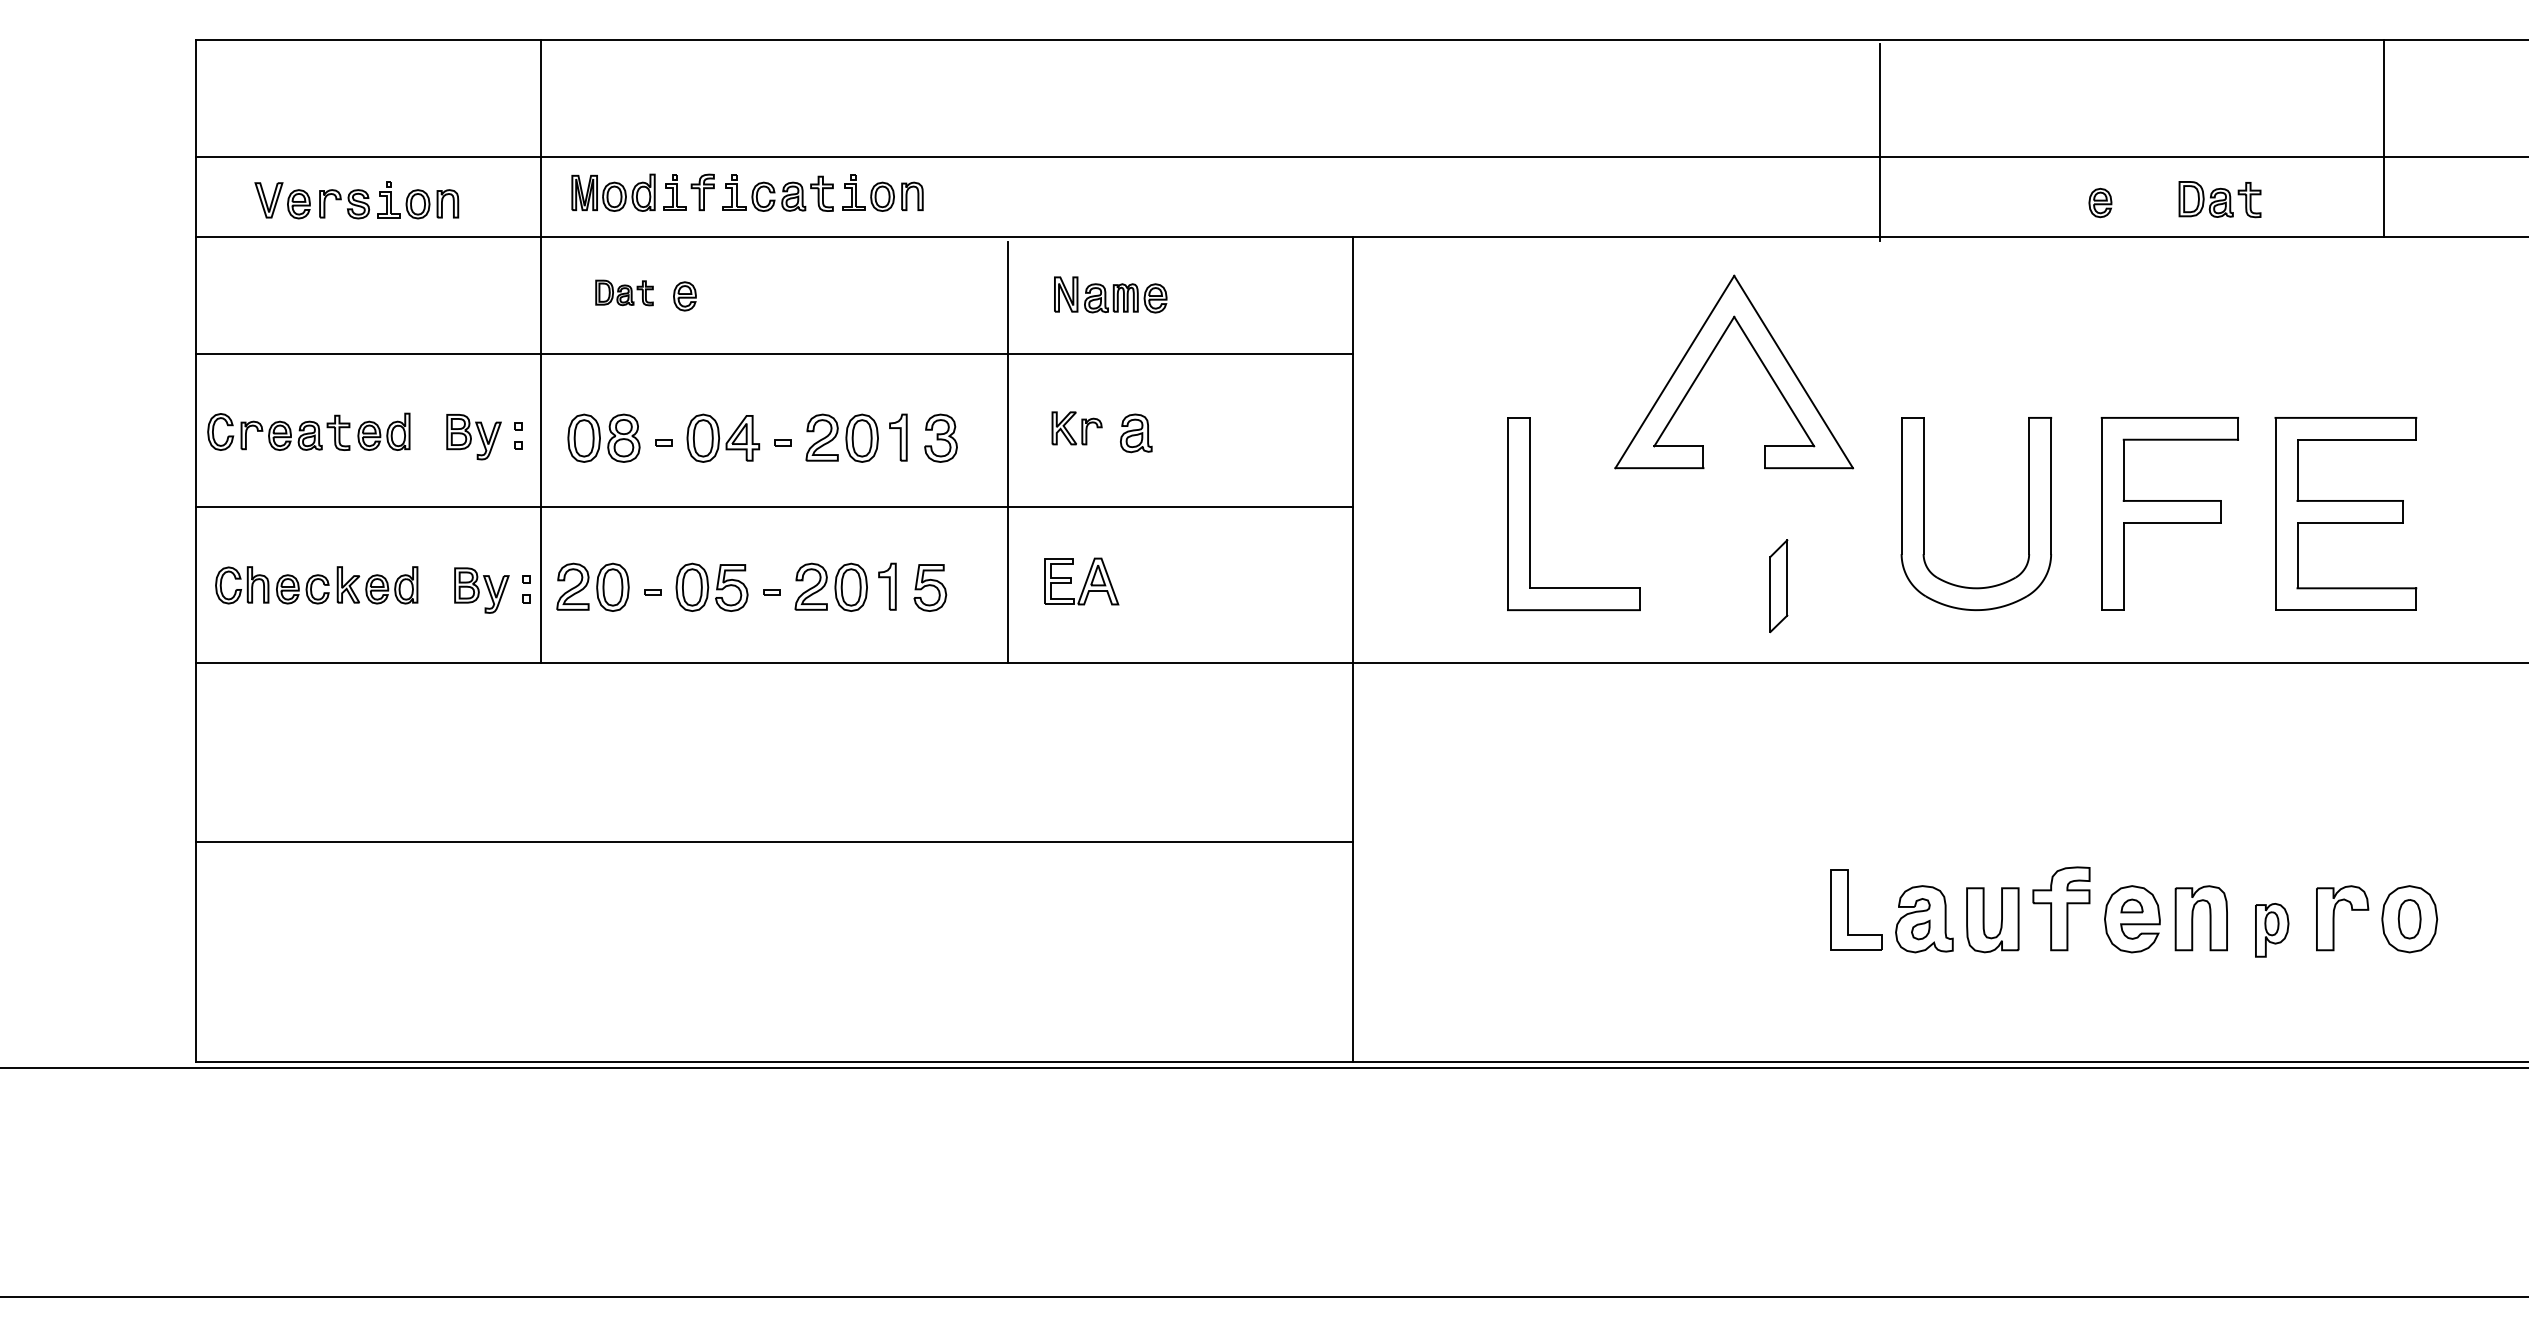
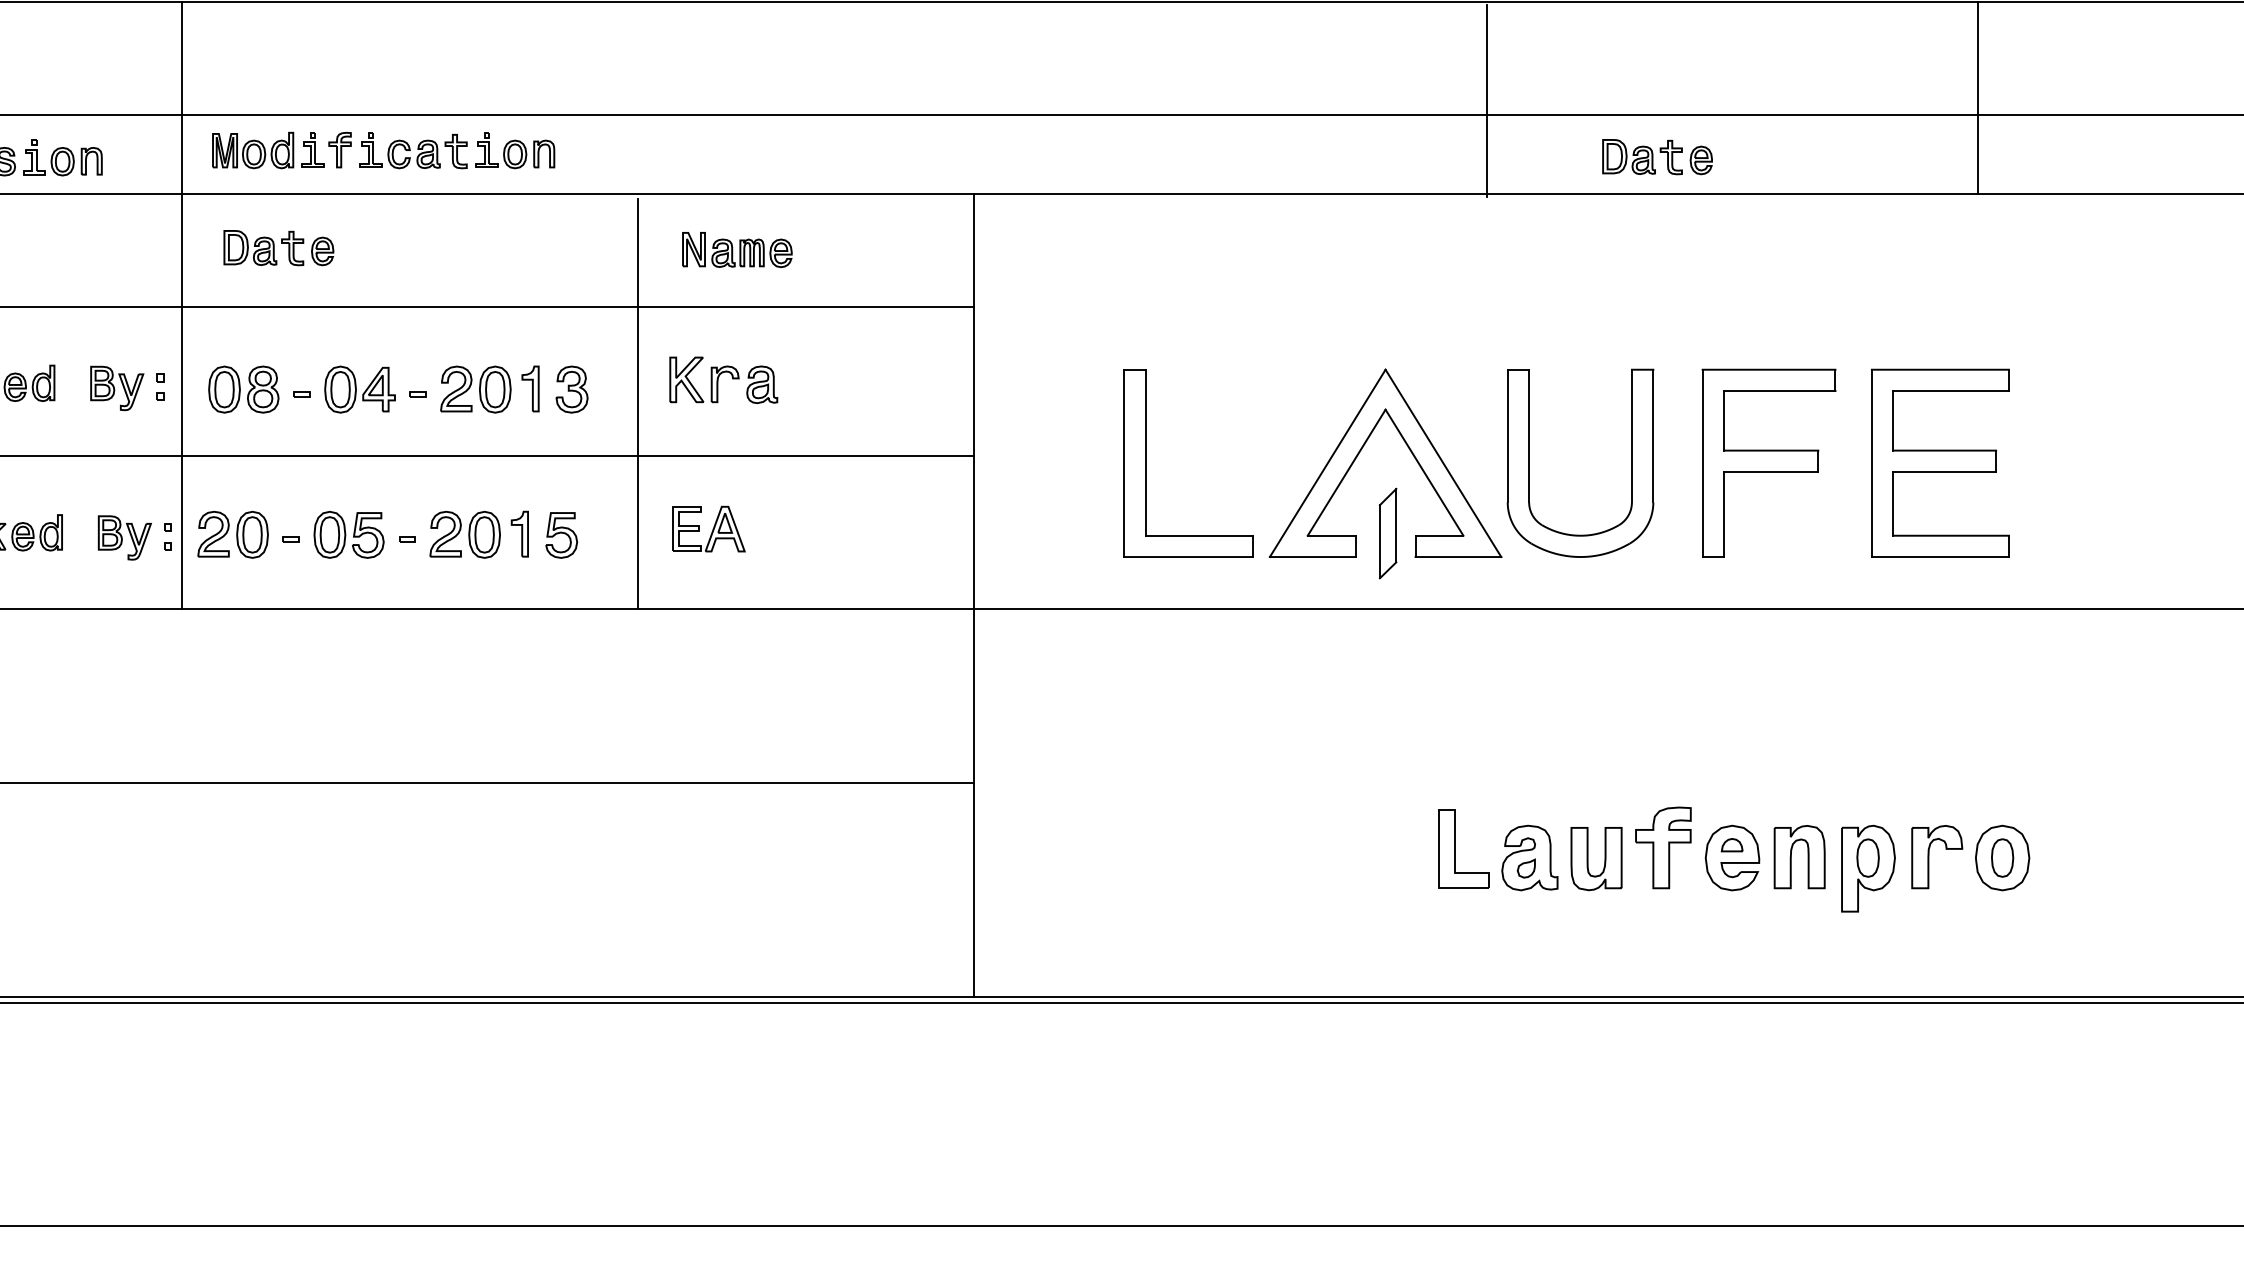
part: (2219, 199) -> (1642, 157), moved
part: (624, 292) -> (263, 247), size x1.43
part: (1758, 358) -> (1409, 450), moved
part: (1077, 428) -> (705, 380), size x1.43
part: (2272, 930) -> (1868, 869), size x1.67

